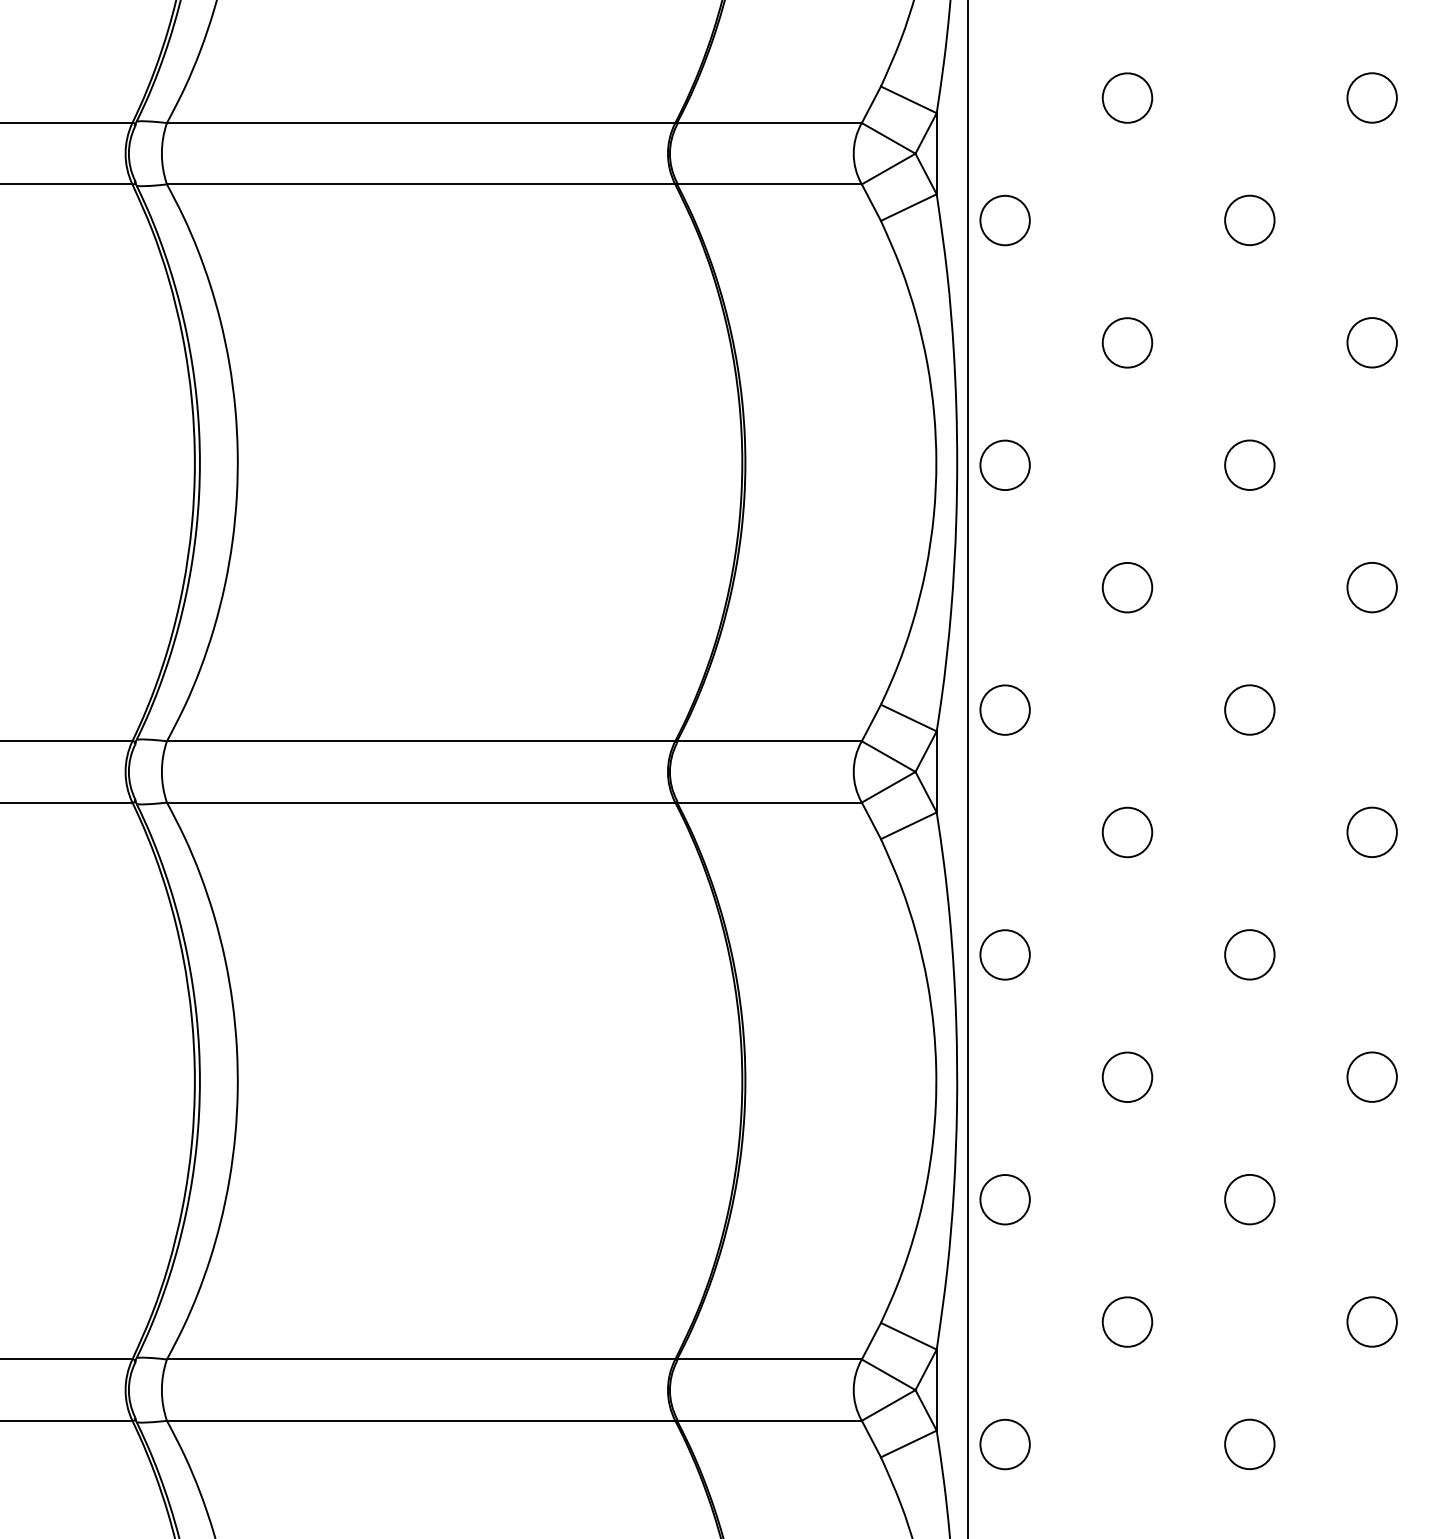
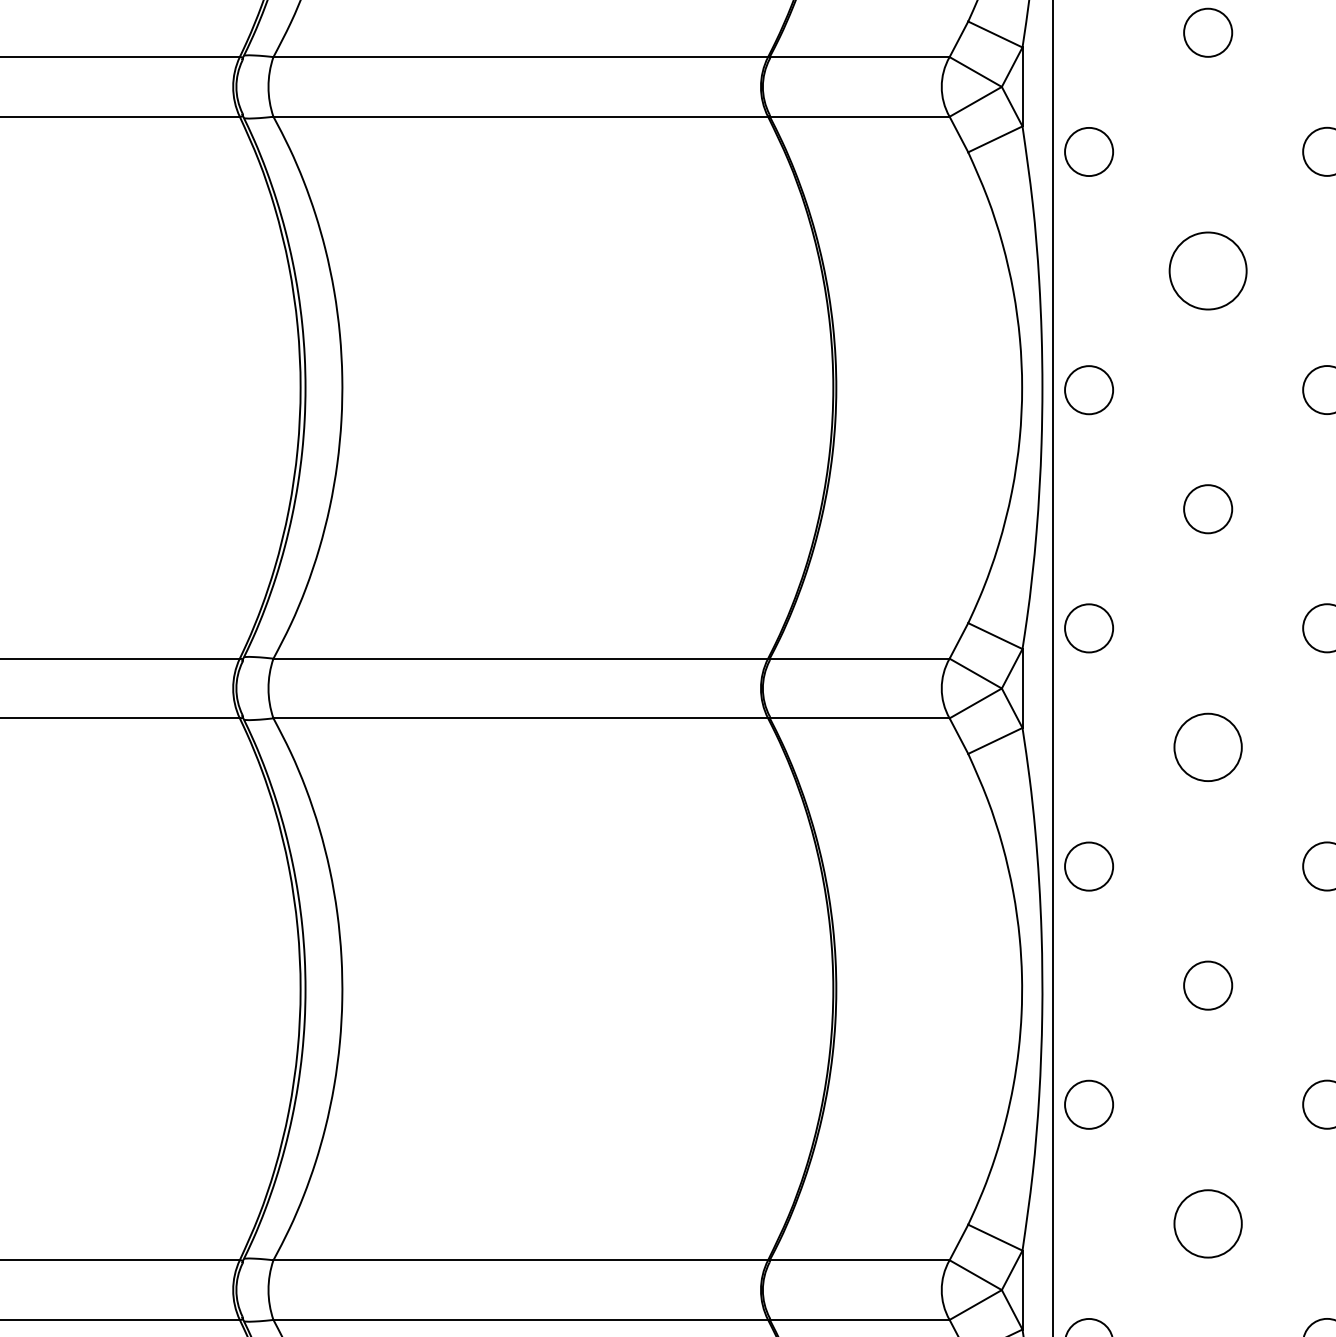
circle: (1127, 342) -> (1208, 270), size x1.6
circle: (1127, 832) -> (1208, 747), size x1.4
circle: (1127, 1321) -> (1208, 1223), size x1.4

